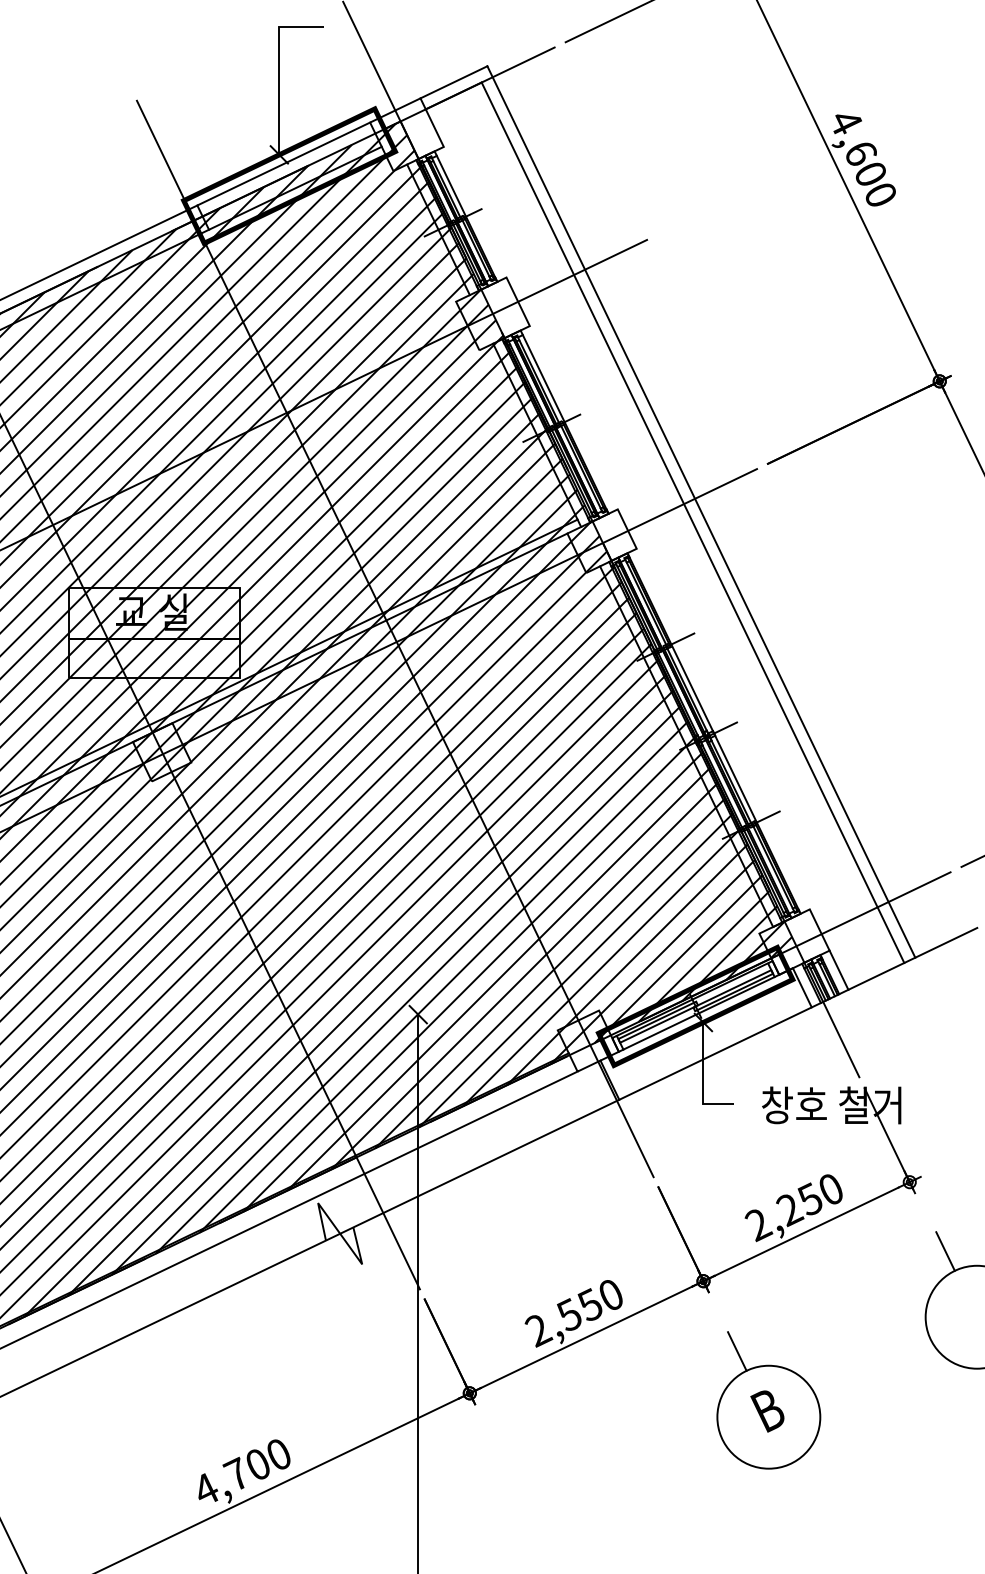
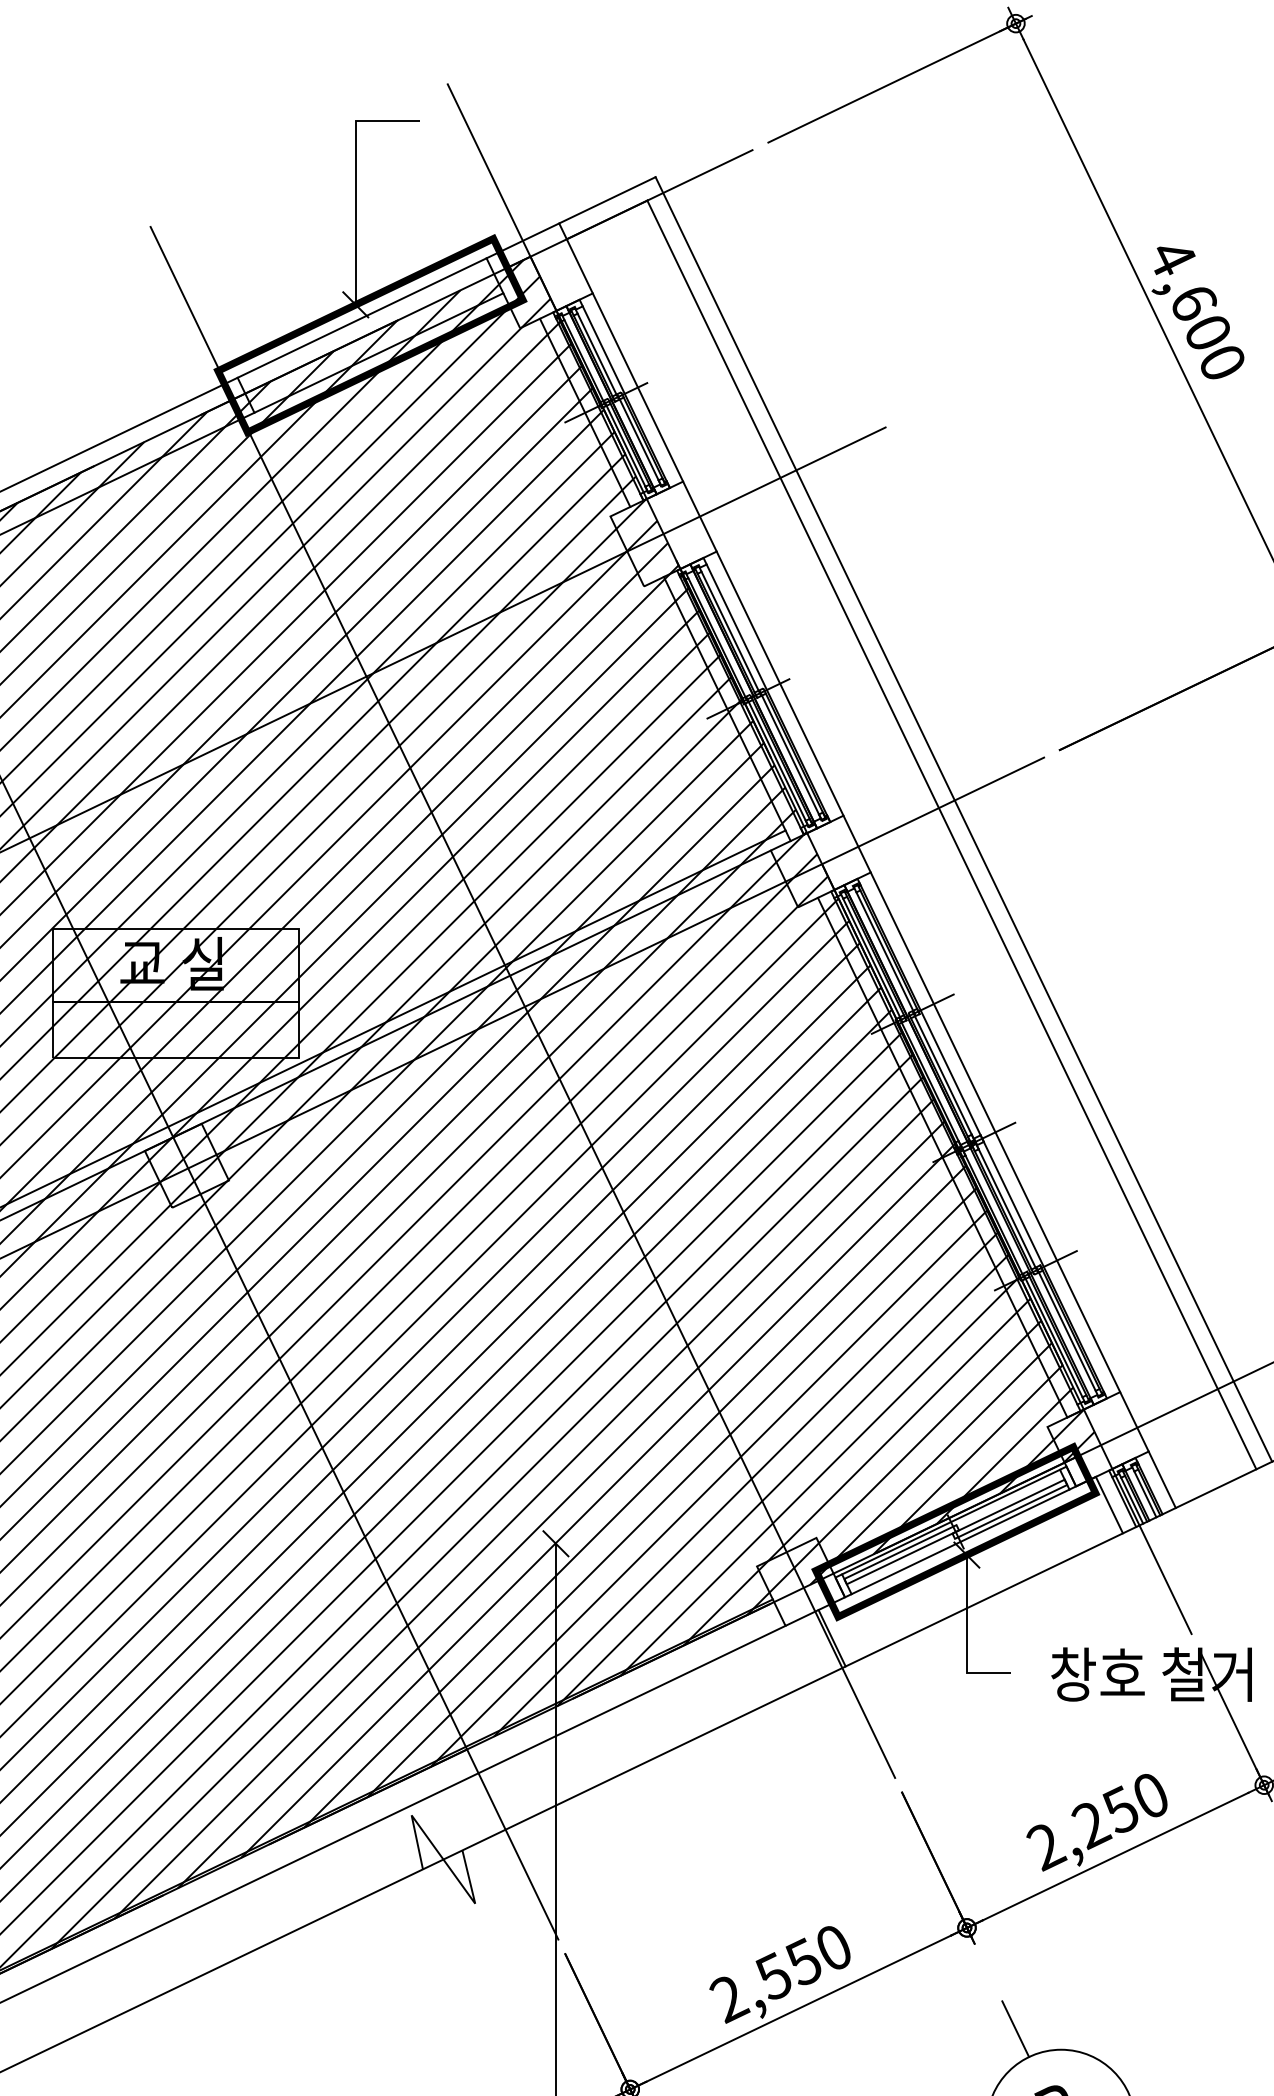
line: (474, 211) -> (637, 386), added
line: (573, 417) -> (779, 683), added
line: (722, 728) -> (994, 1131), added

